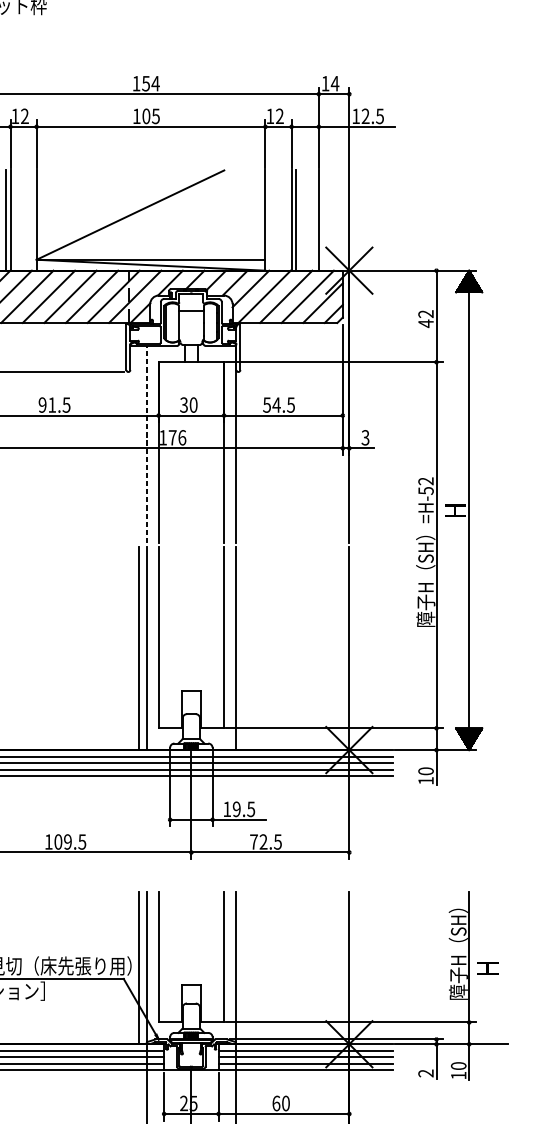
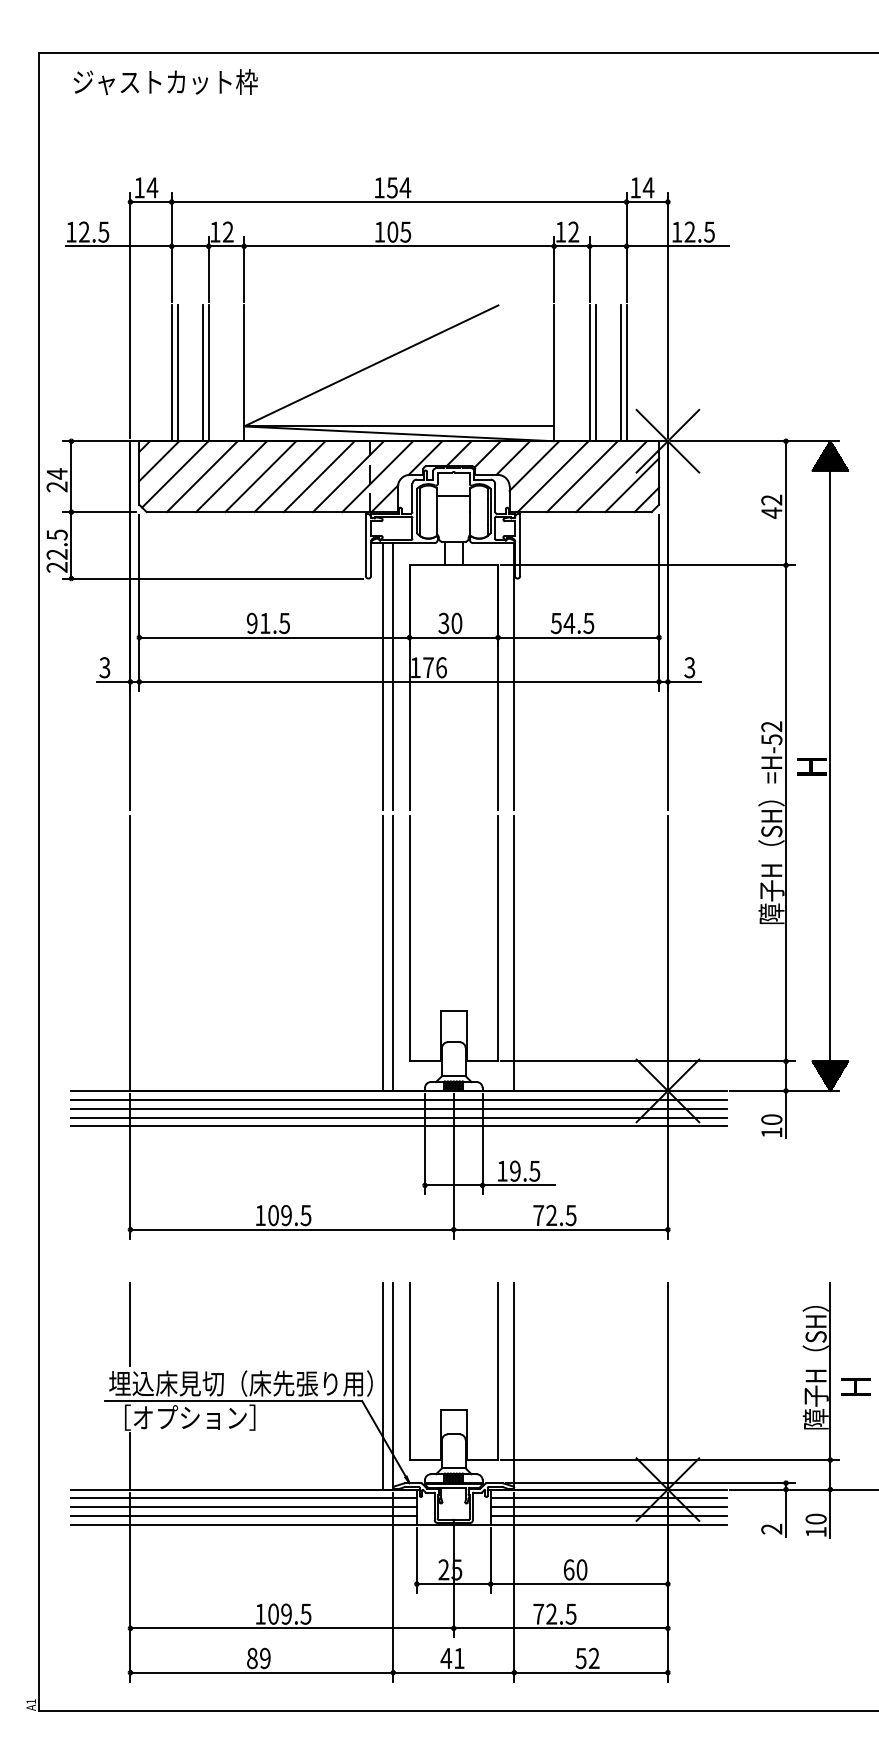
line: (314, 220) -> (620, 373), added
line: (138, 444) -> (382, 676), added
line: (146, 444) -> (393, 676), dashed -> solid

